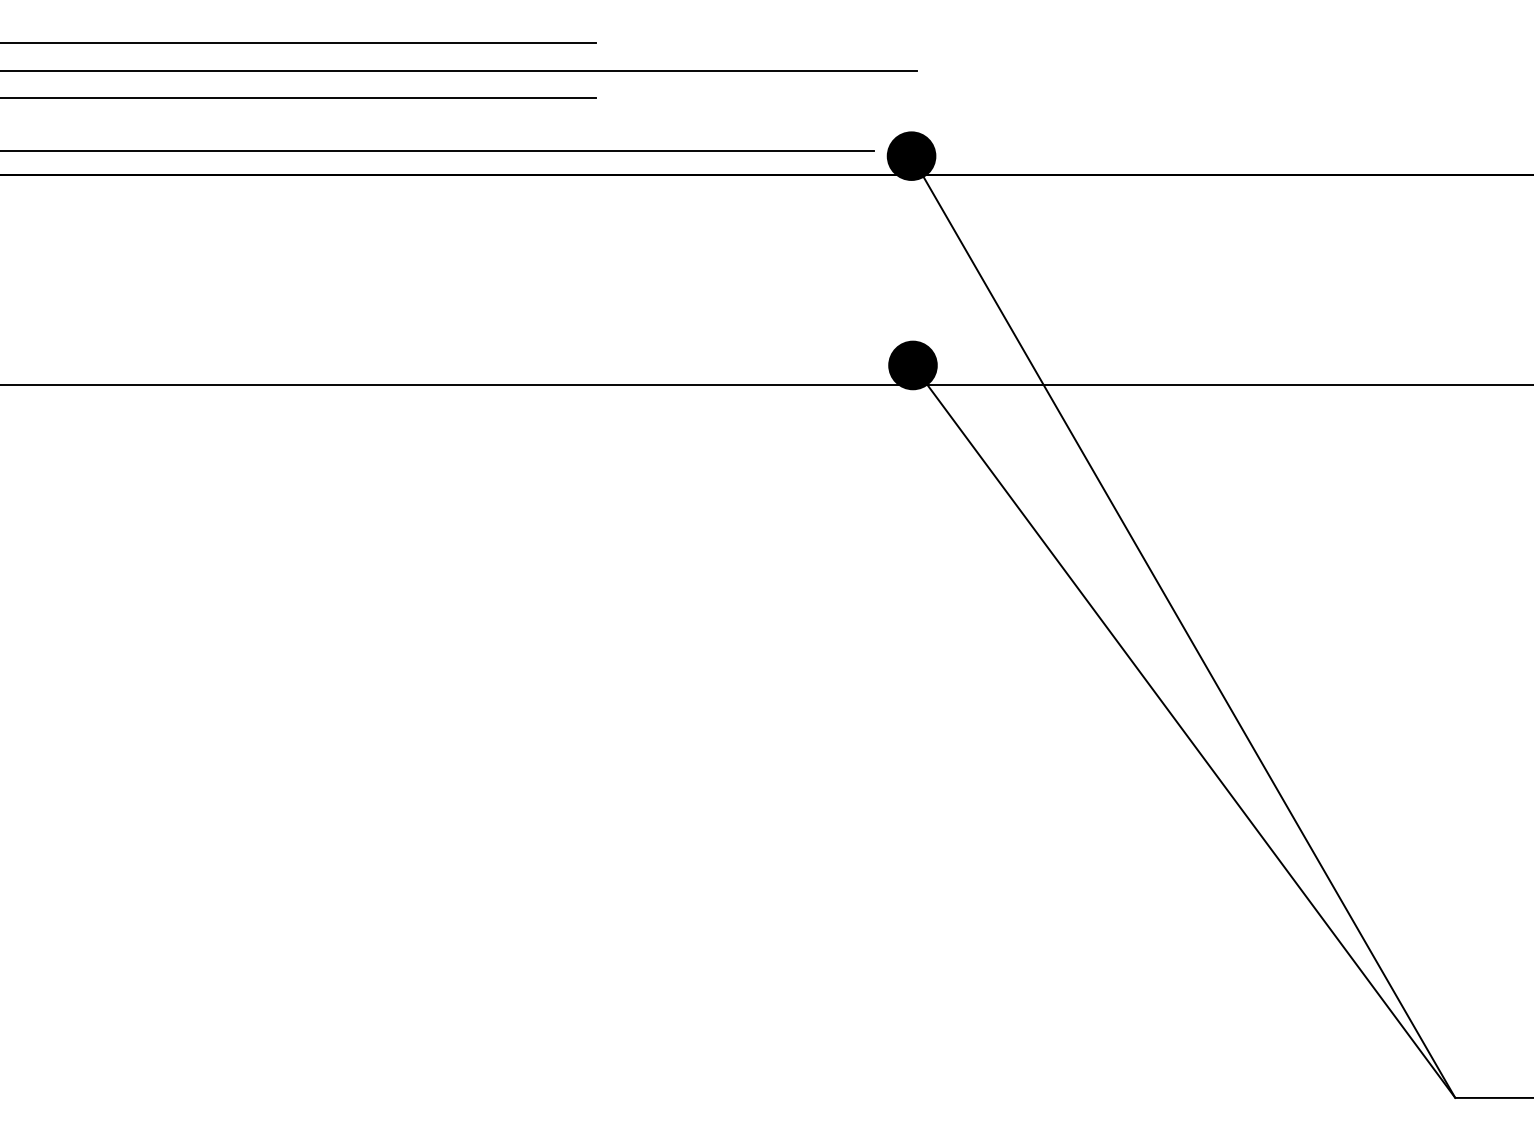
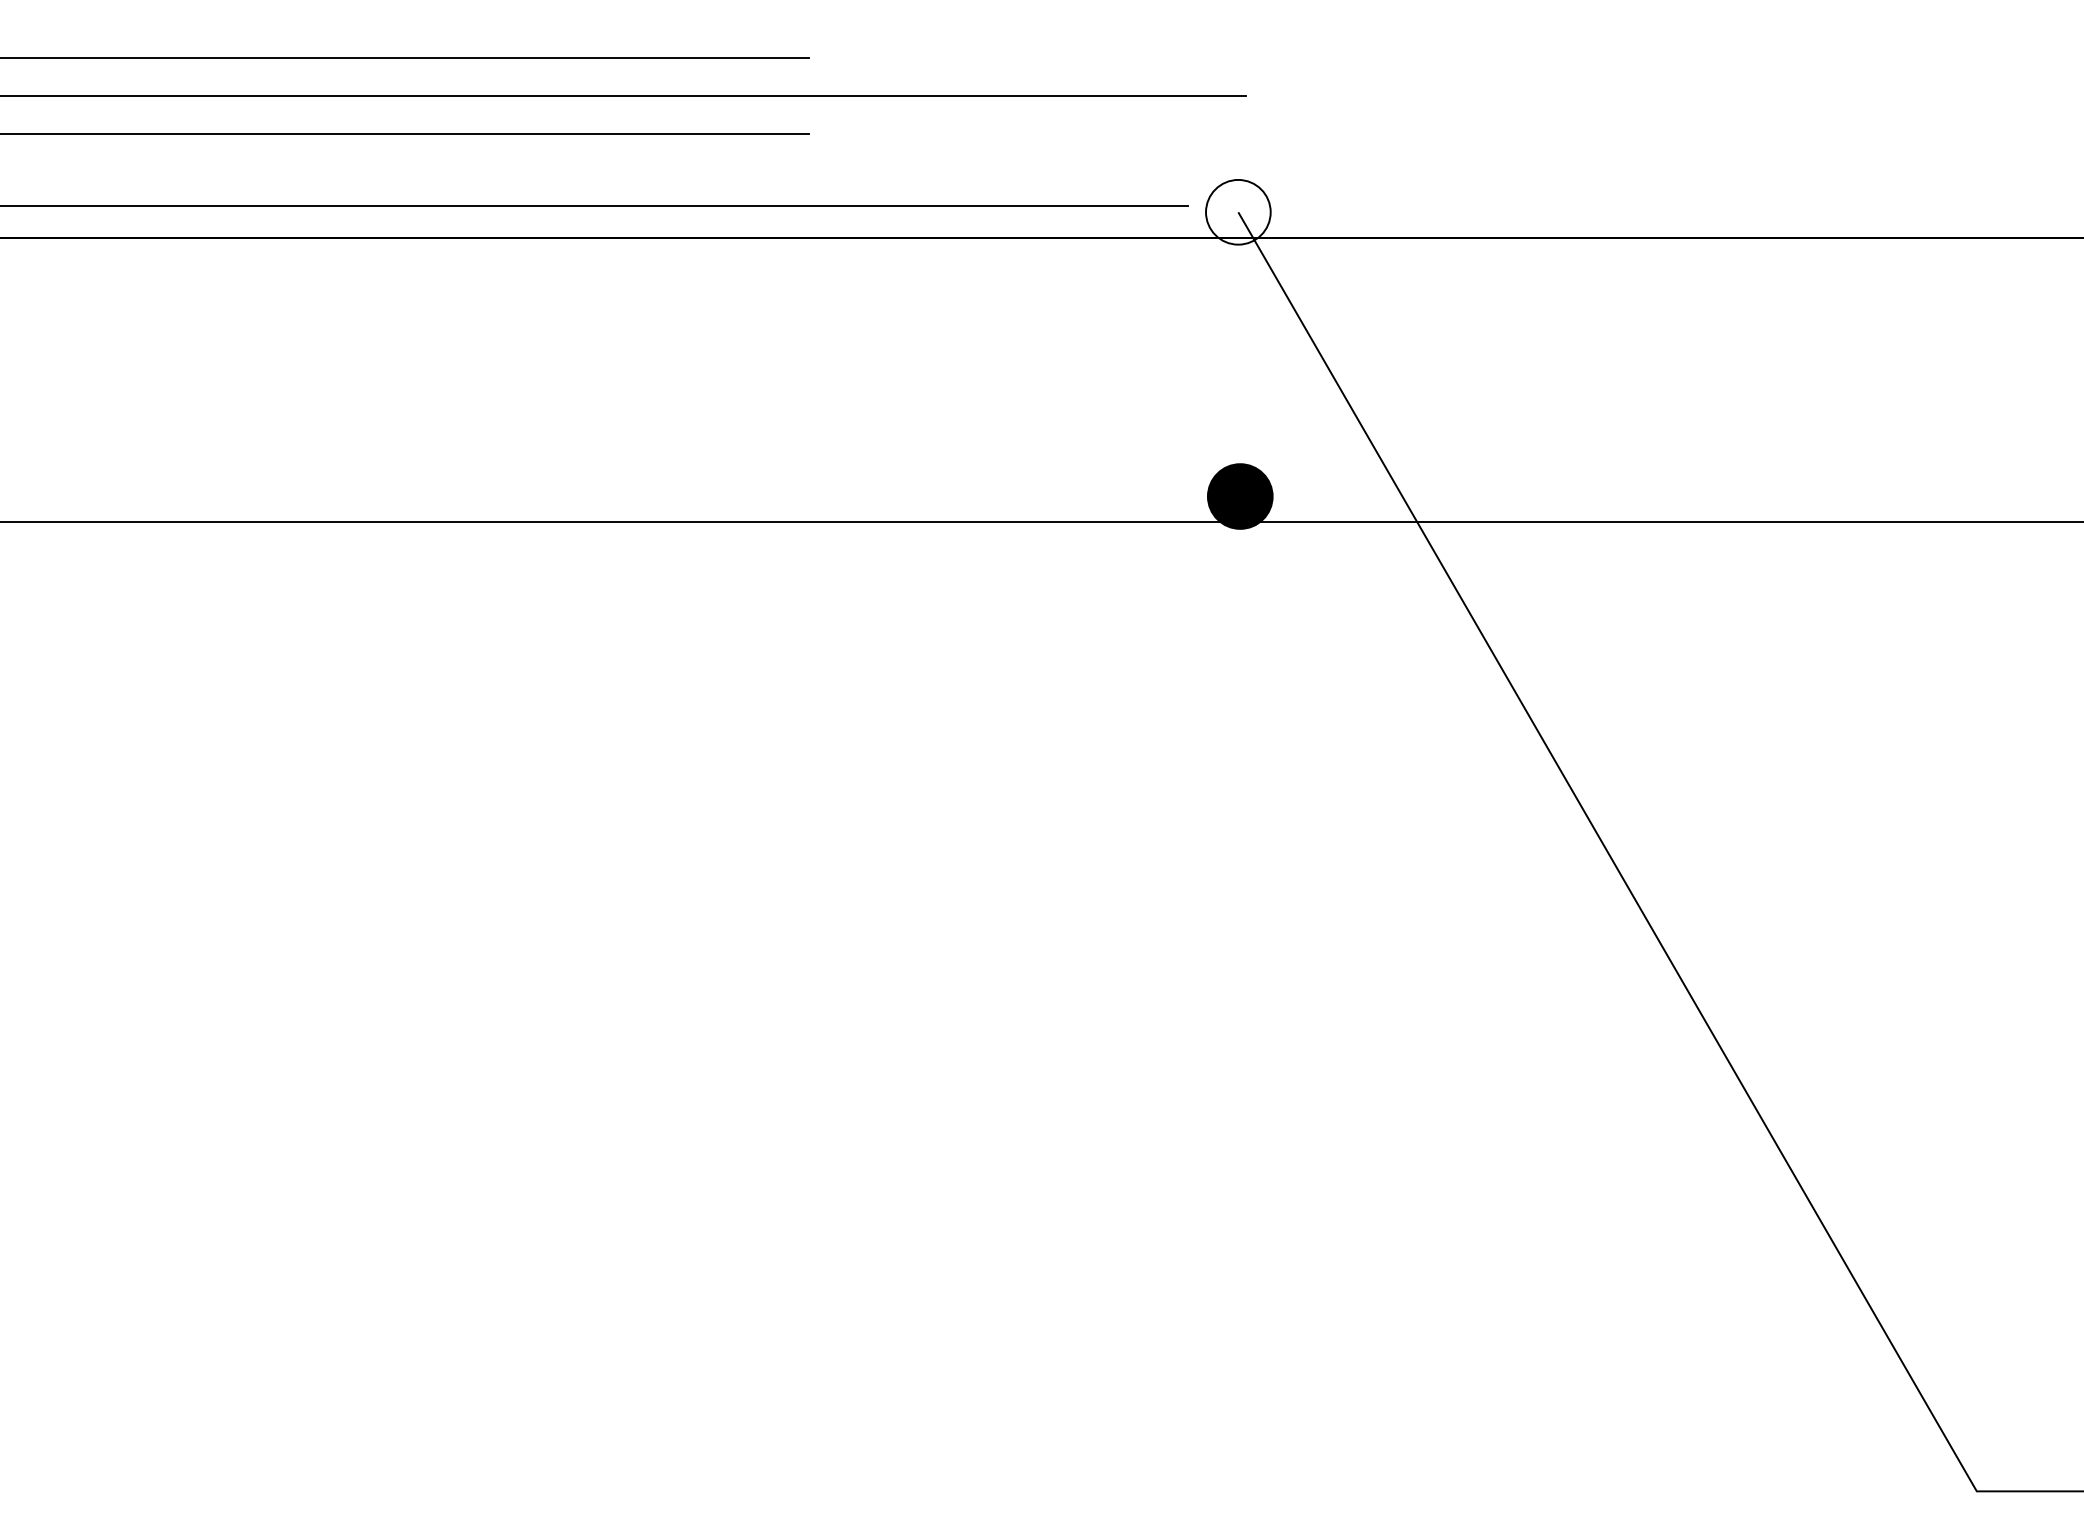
fill: (911, 155) -> (1238, 211), removed
line: (1184, 731) -> (1608, 993), removed

